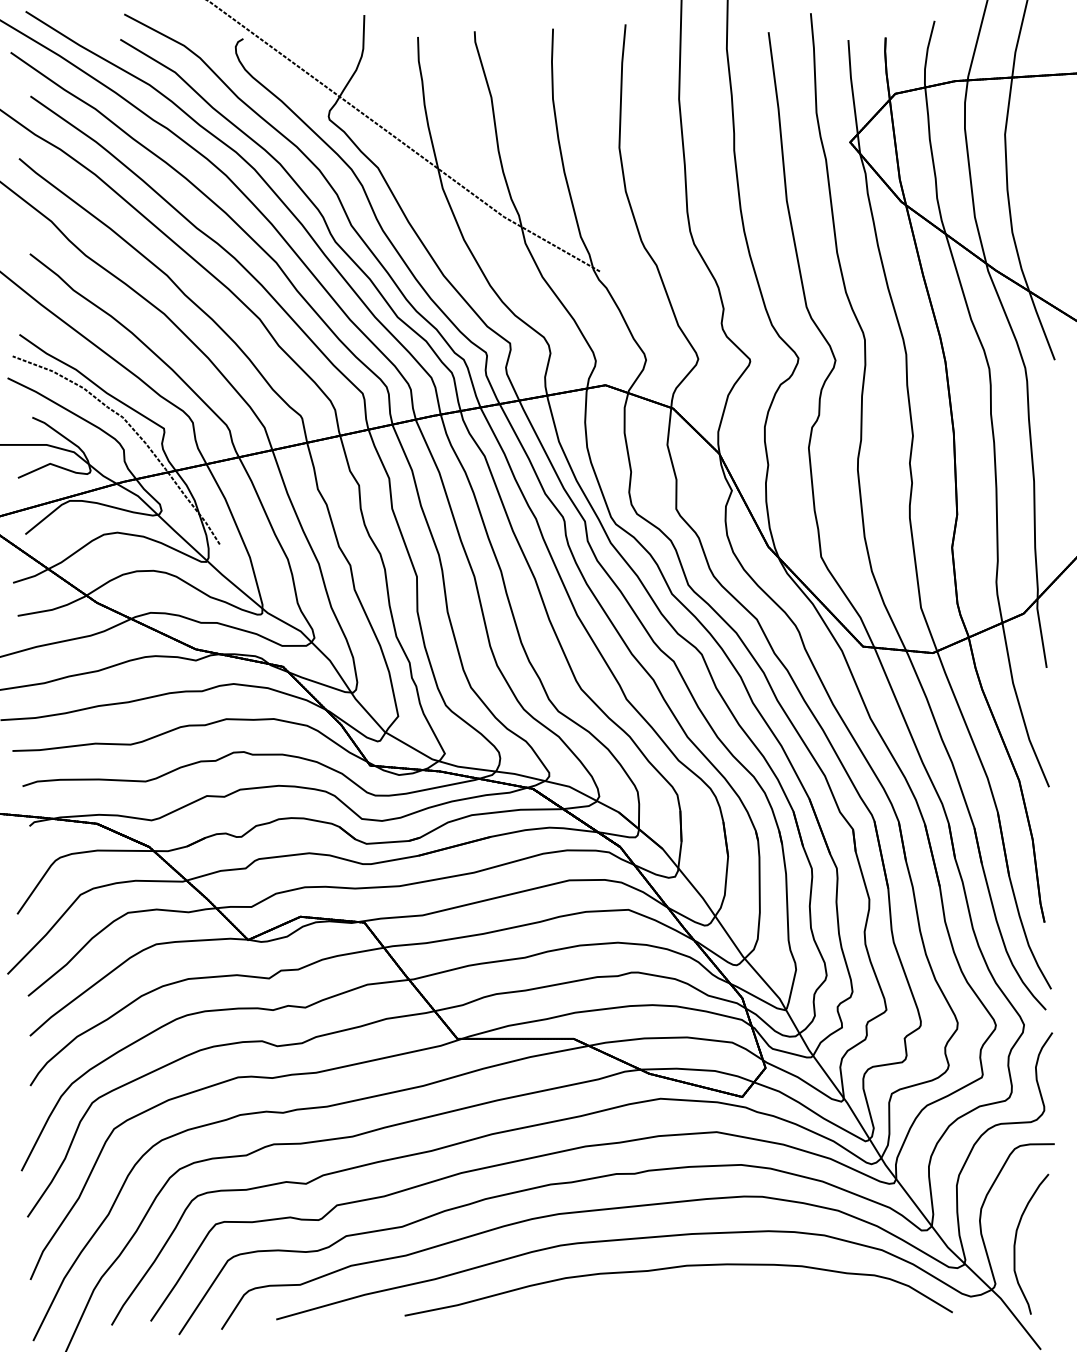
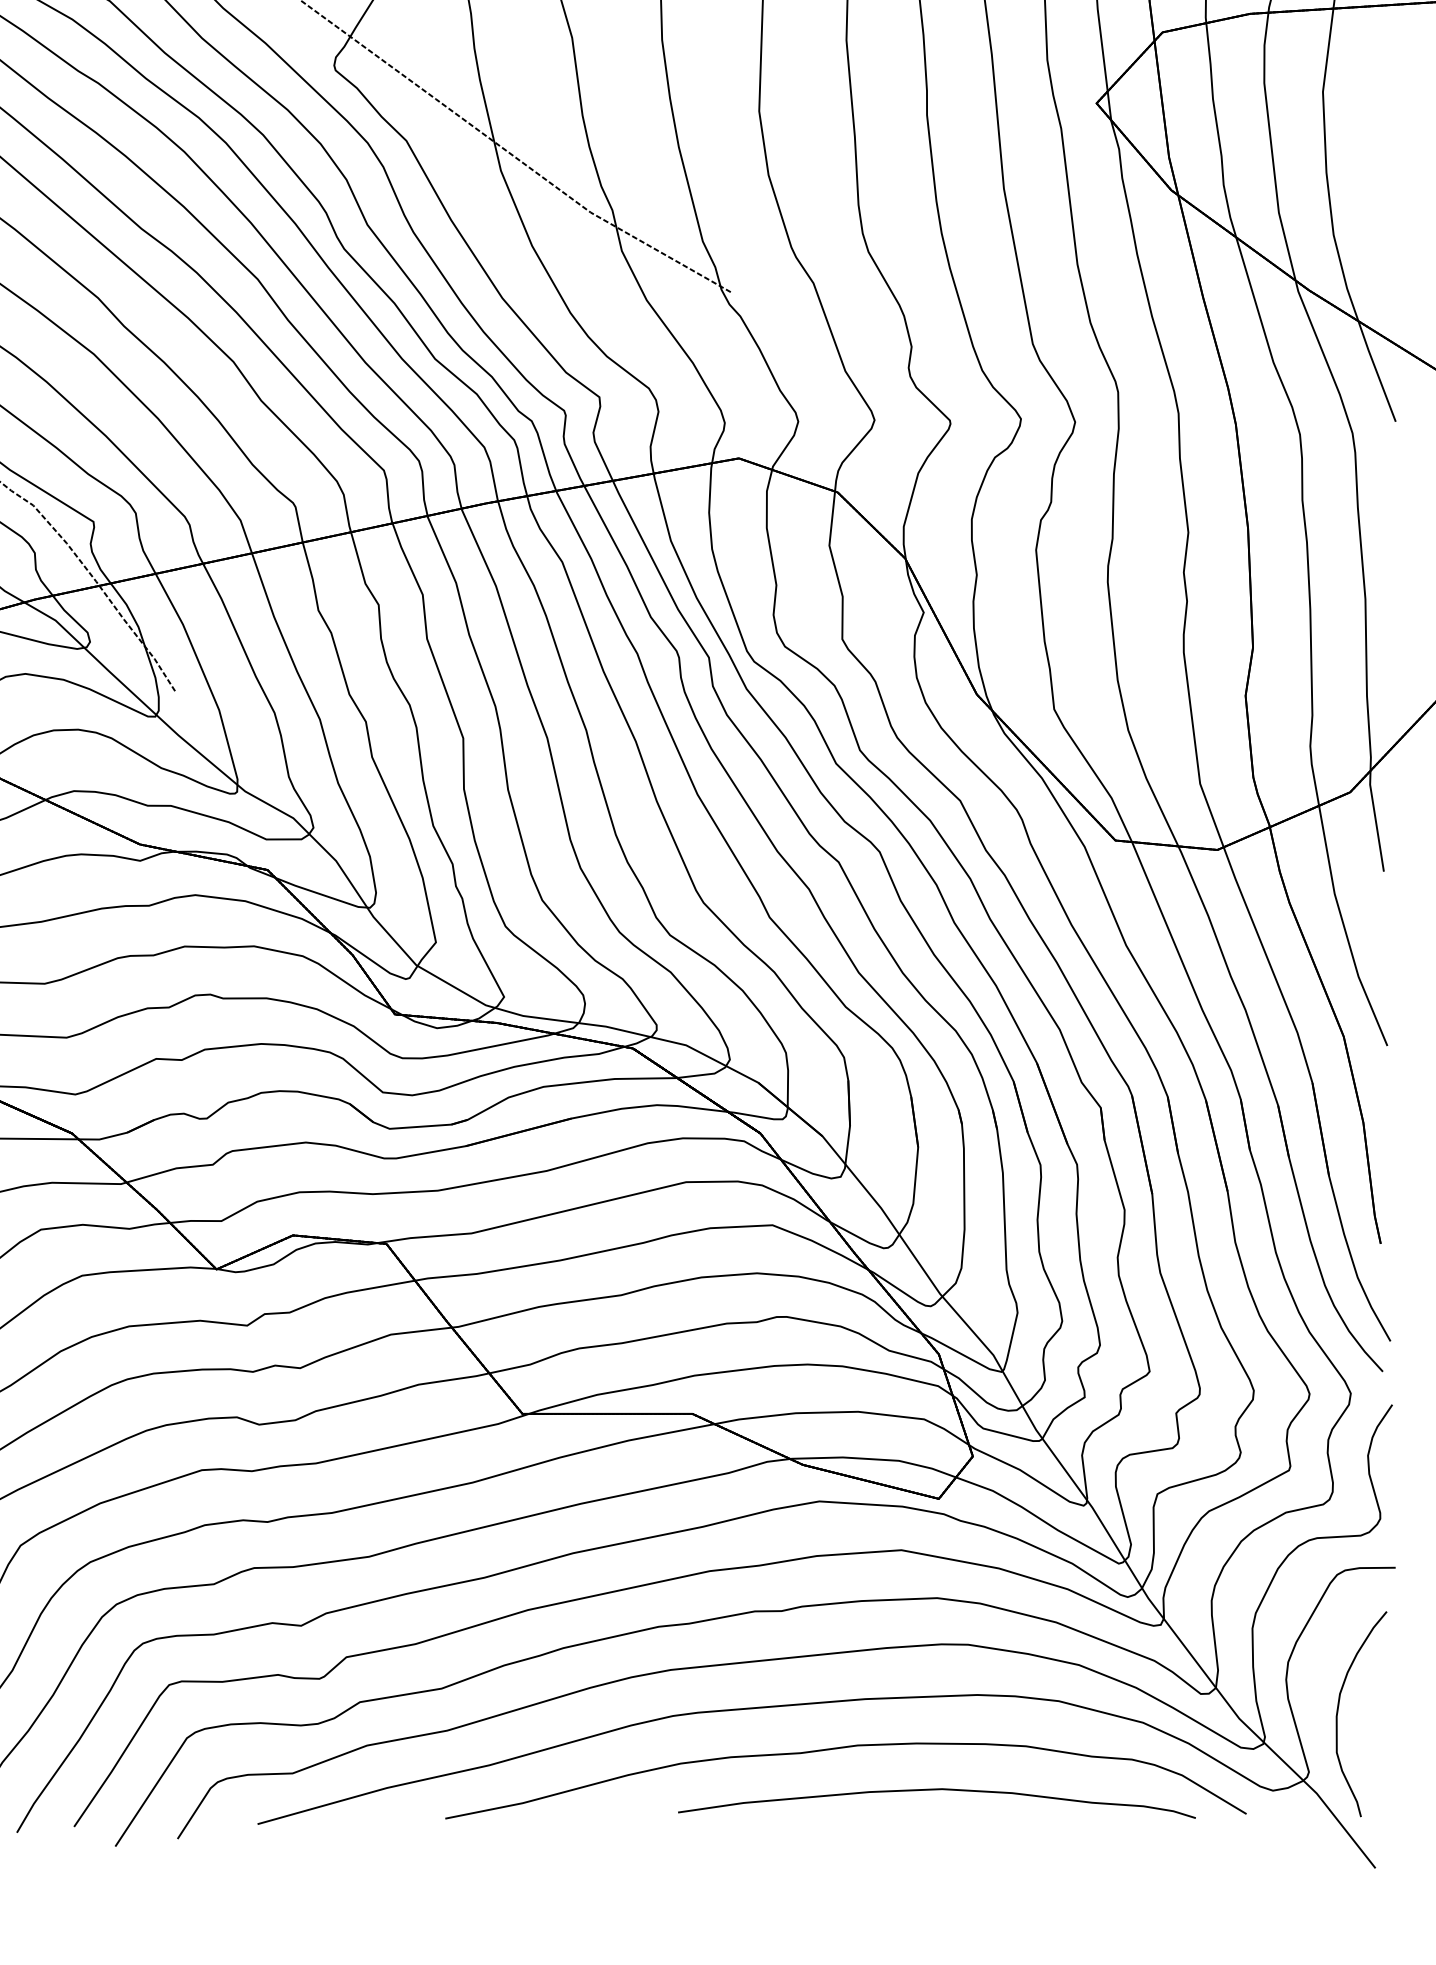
curve: (741, 1296) -> (937, 1790), added

